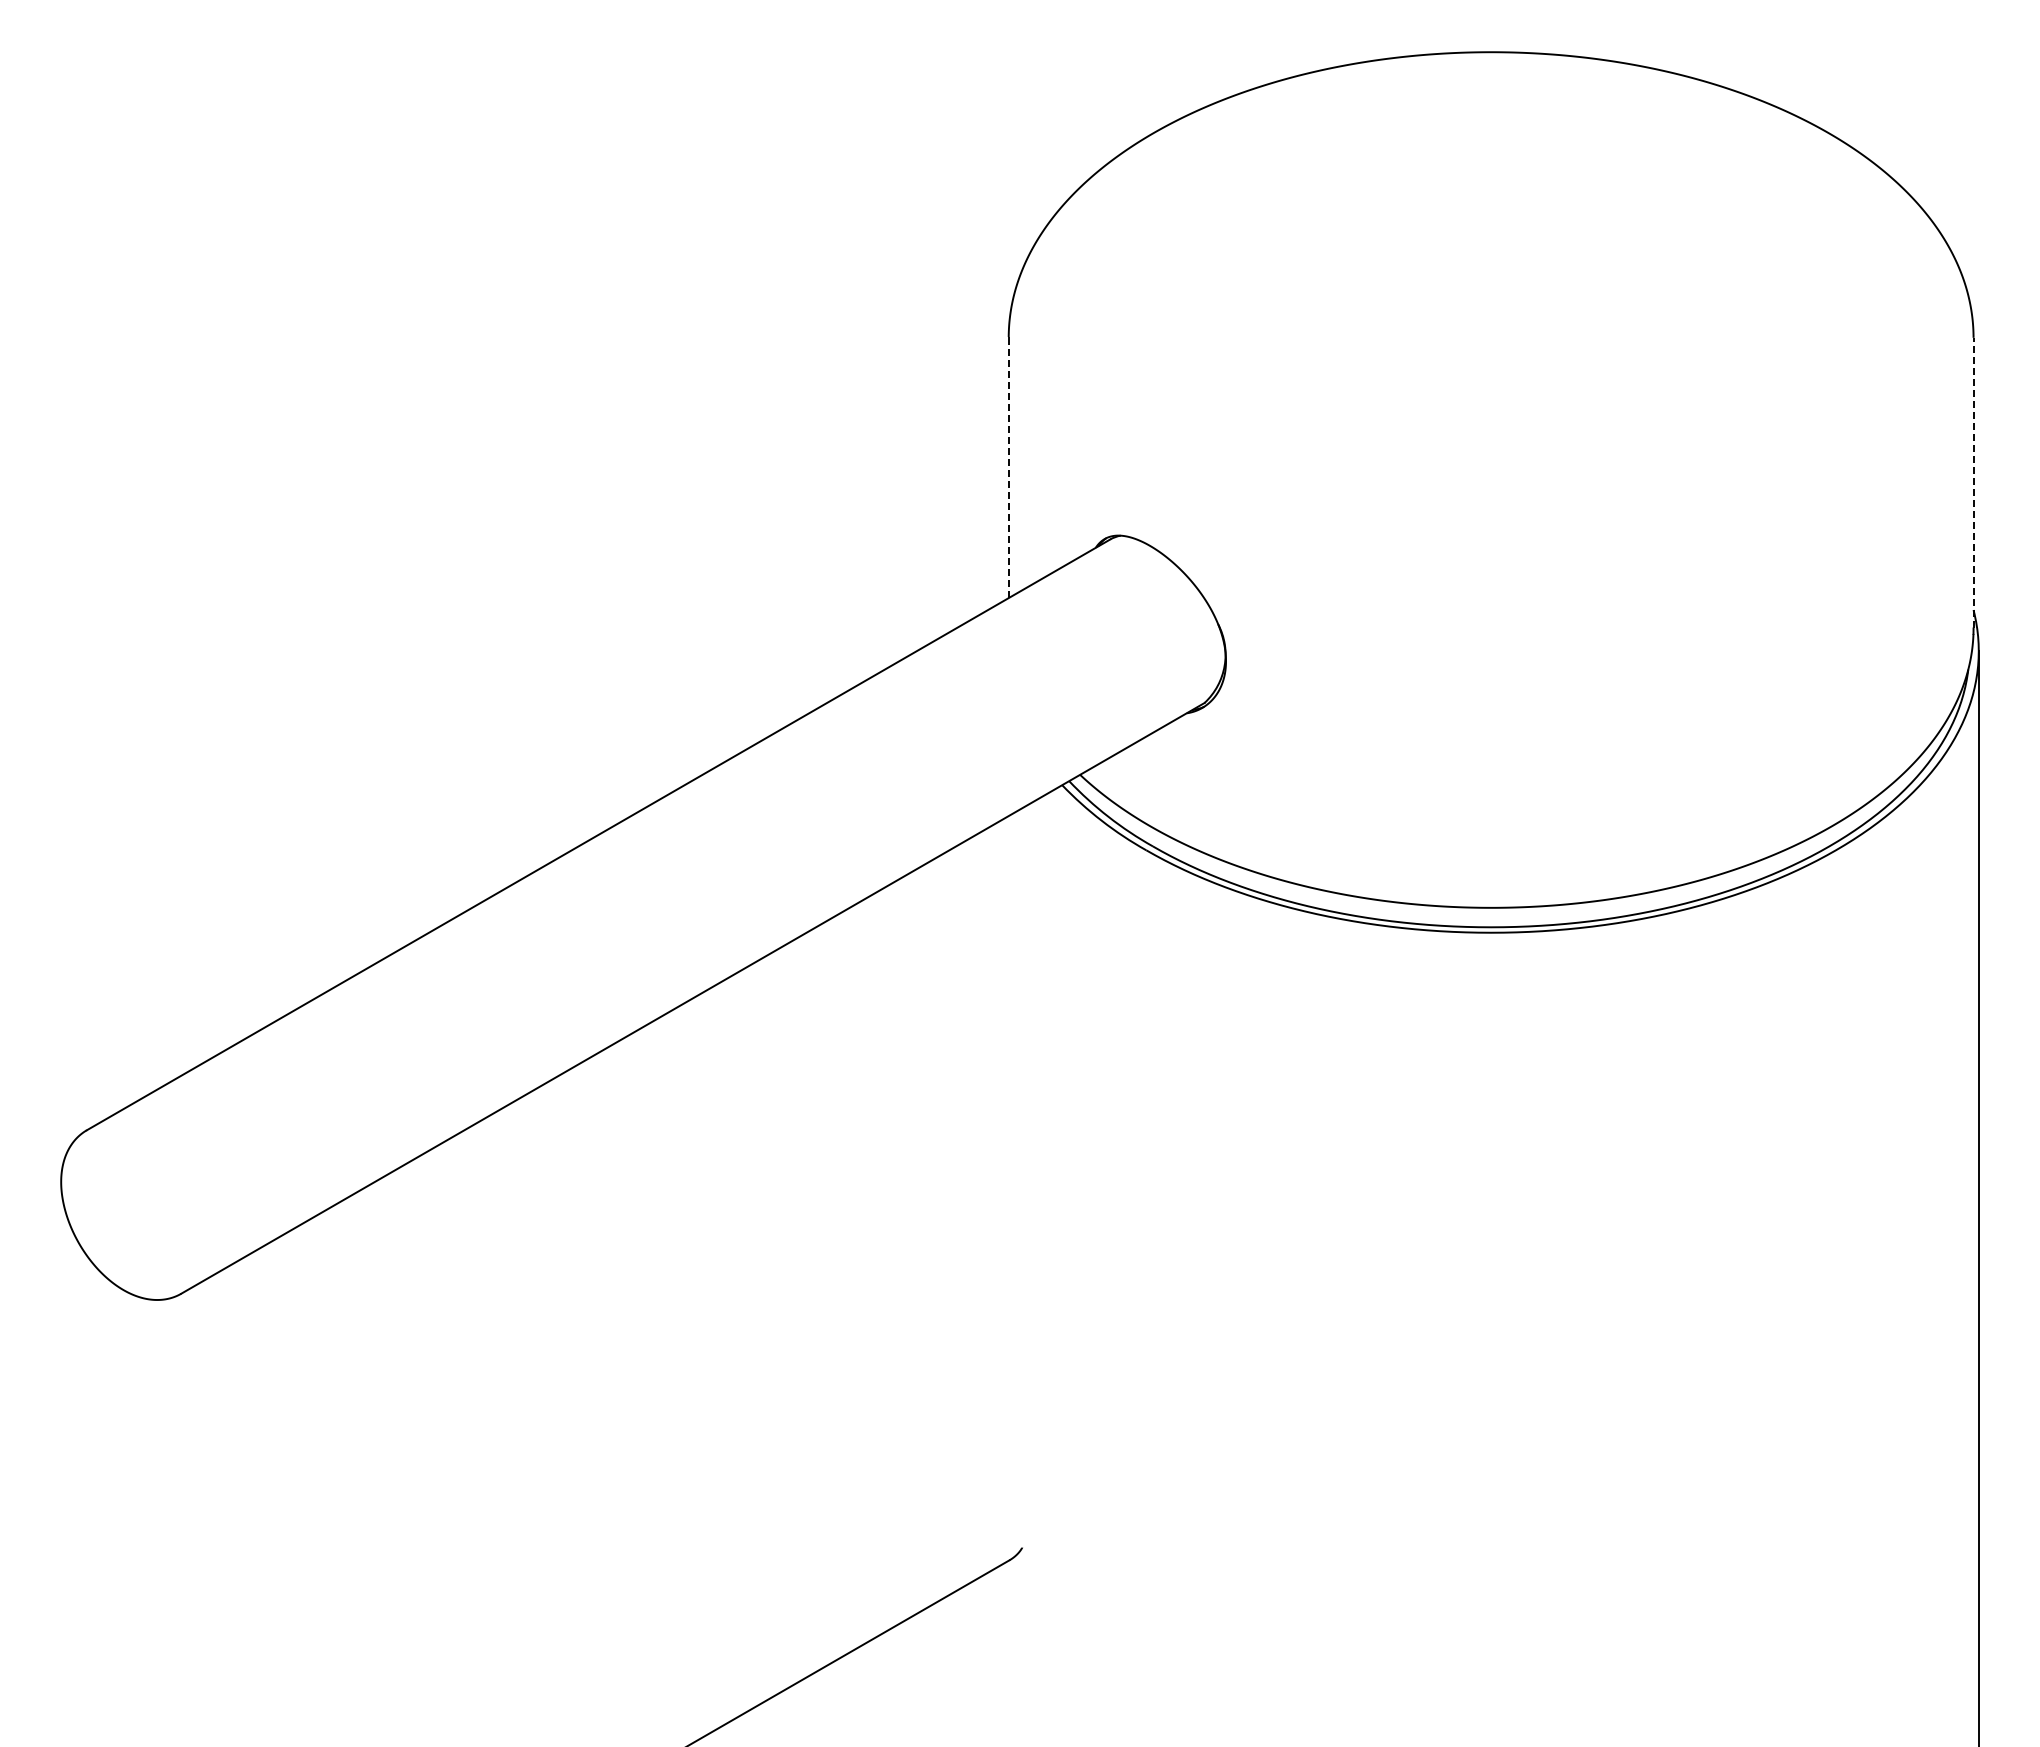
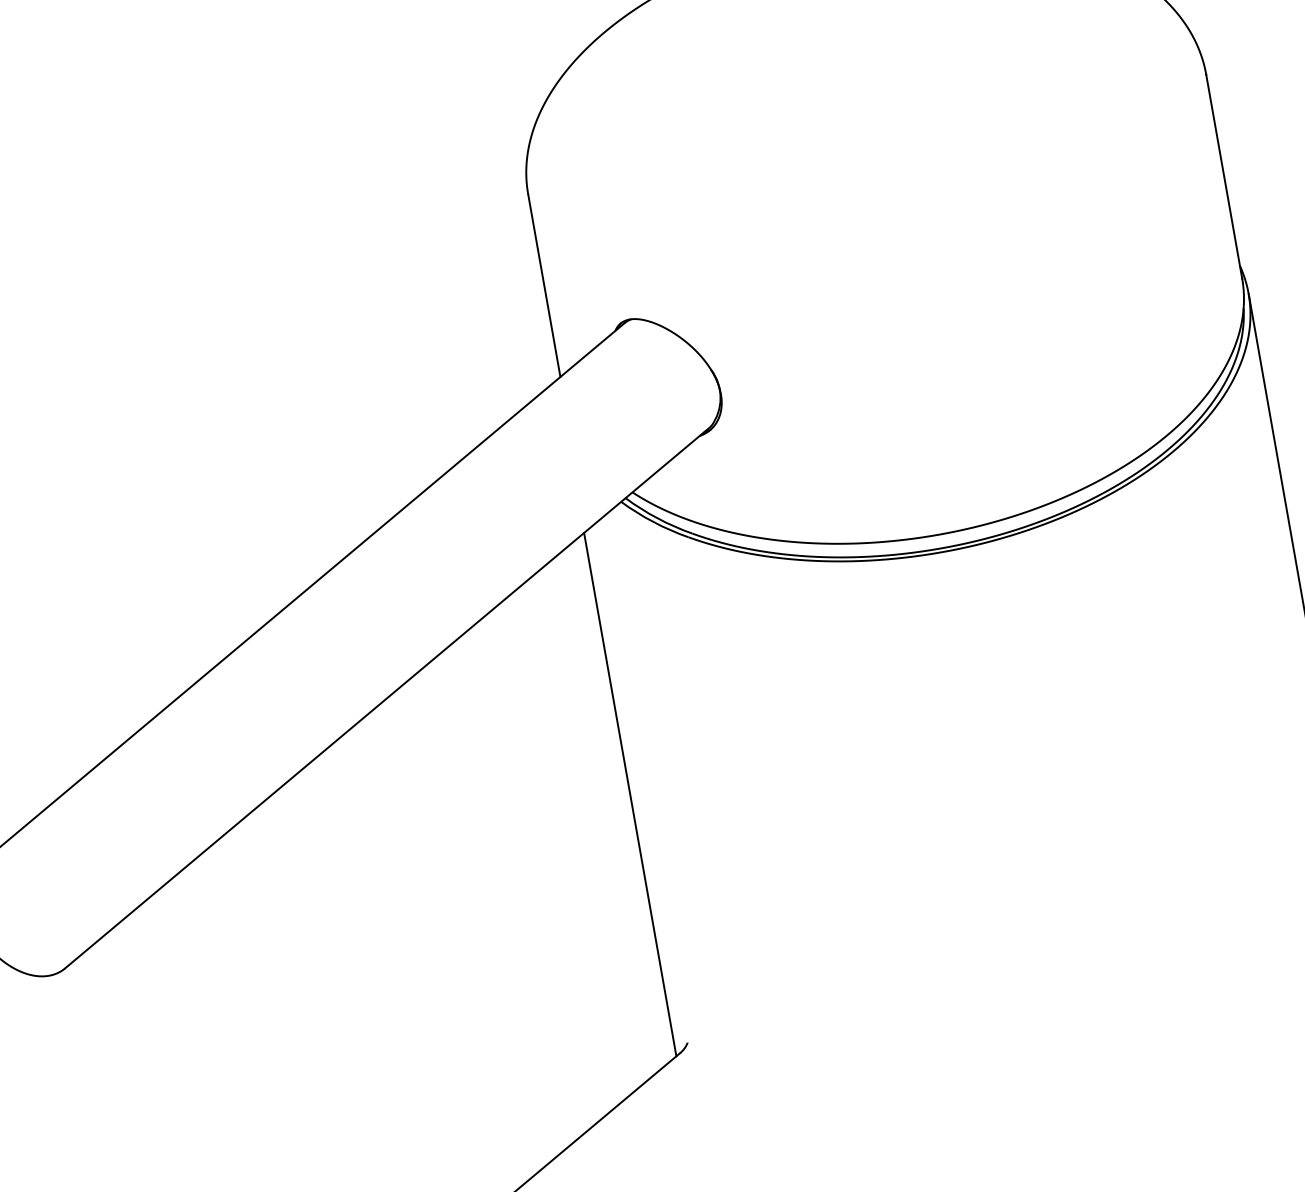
line: (1008, 468) -> (544, 285), dashed -> solid
line: (1973, 482) -> (1224, 176), dashed -> solid
line: (1003, 1191) -> (630, 794), added

